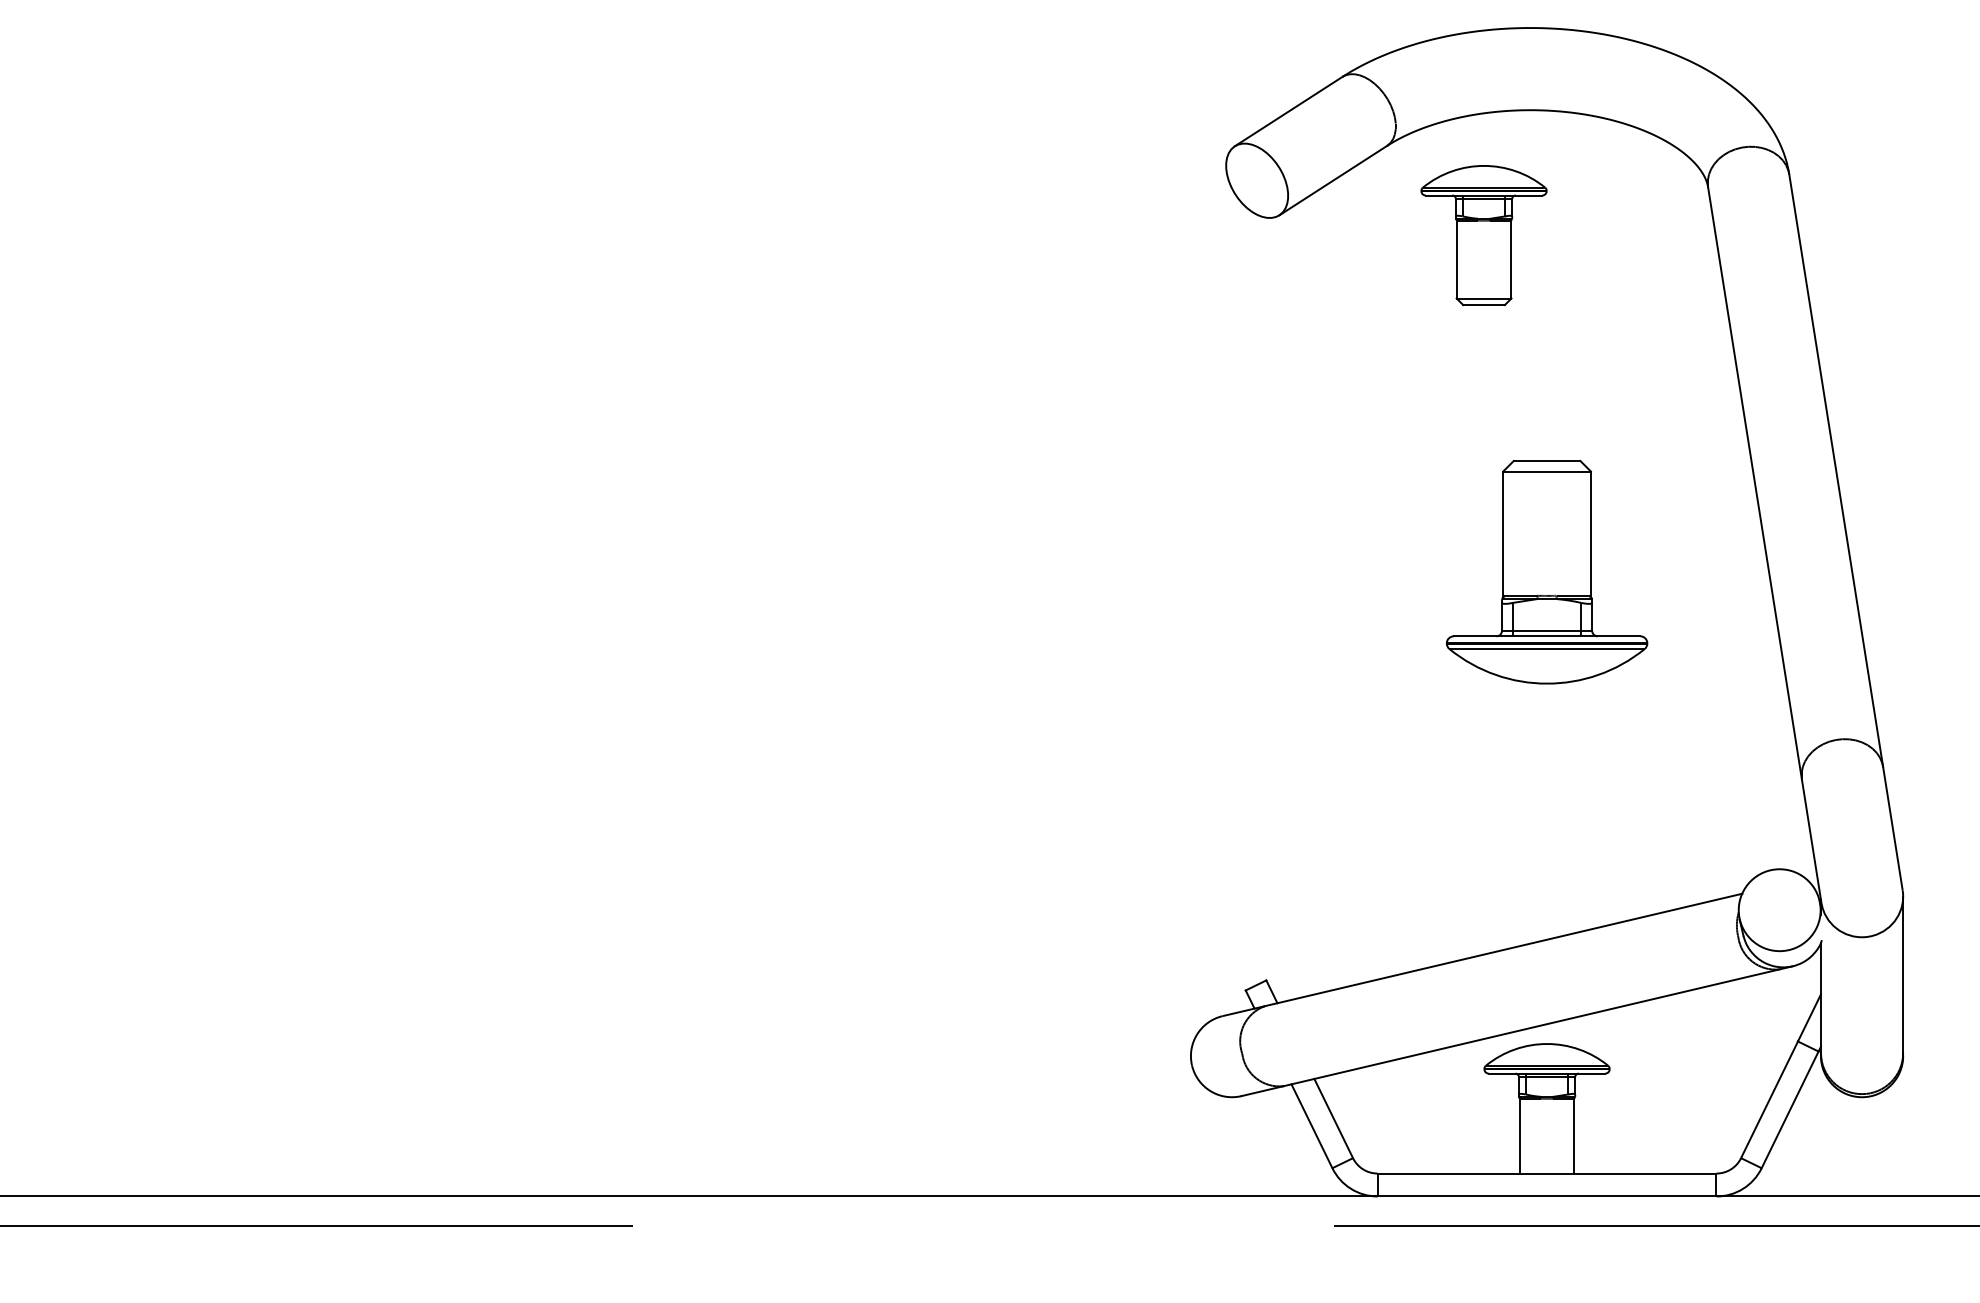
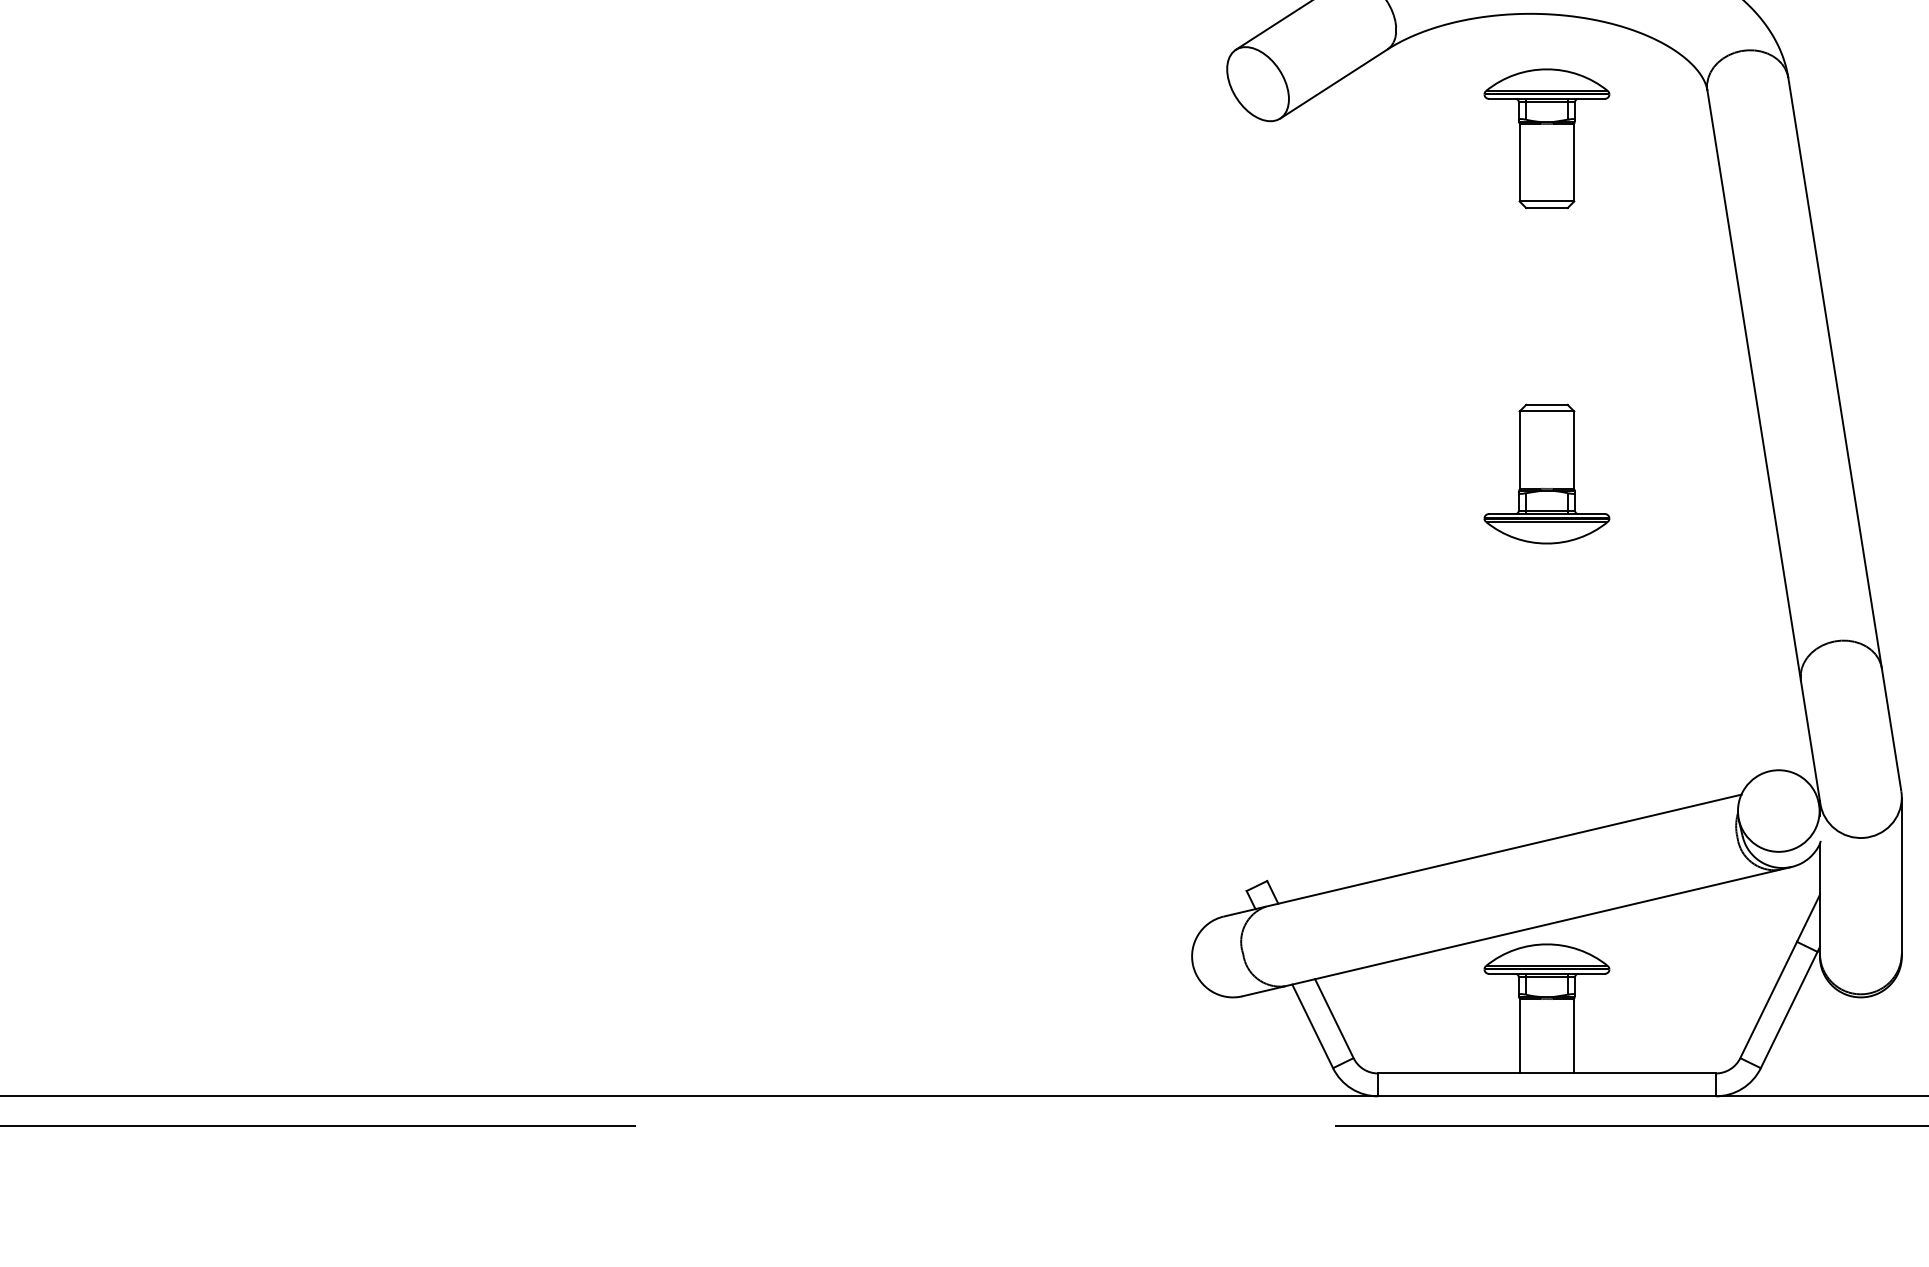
part: (1483, 235) -> (1546, 138), moved
part: (1546, 571) -> (1546, 473), size x0.62

